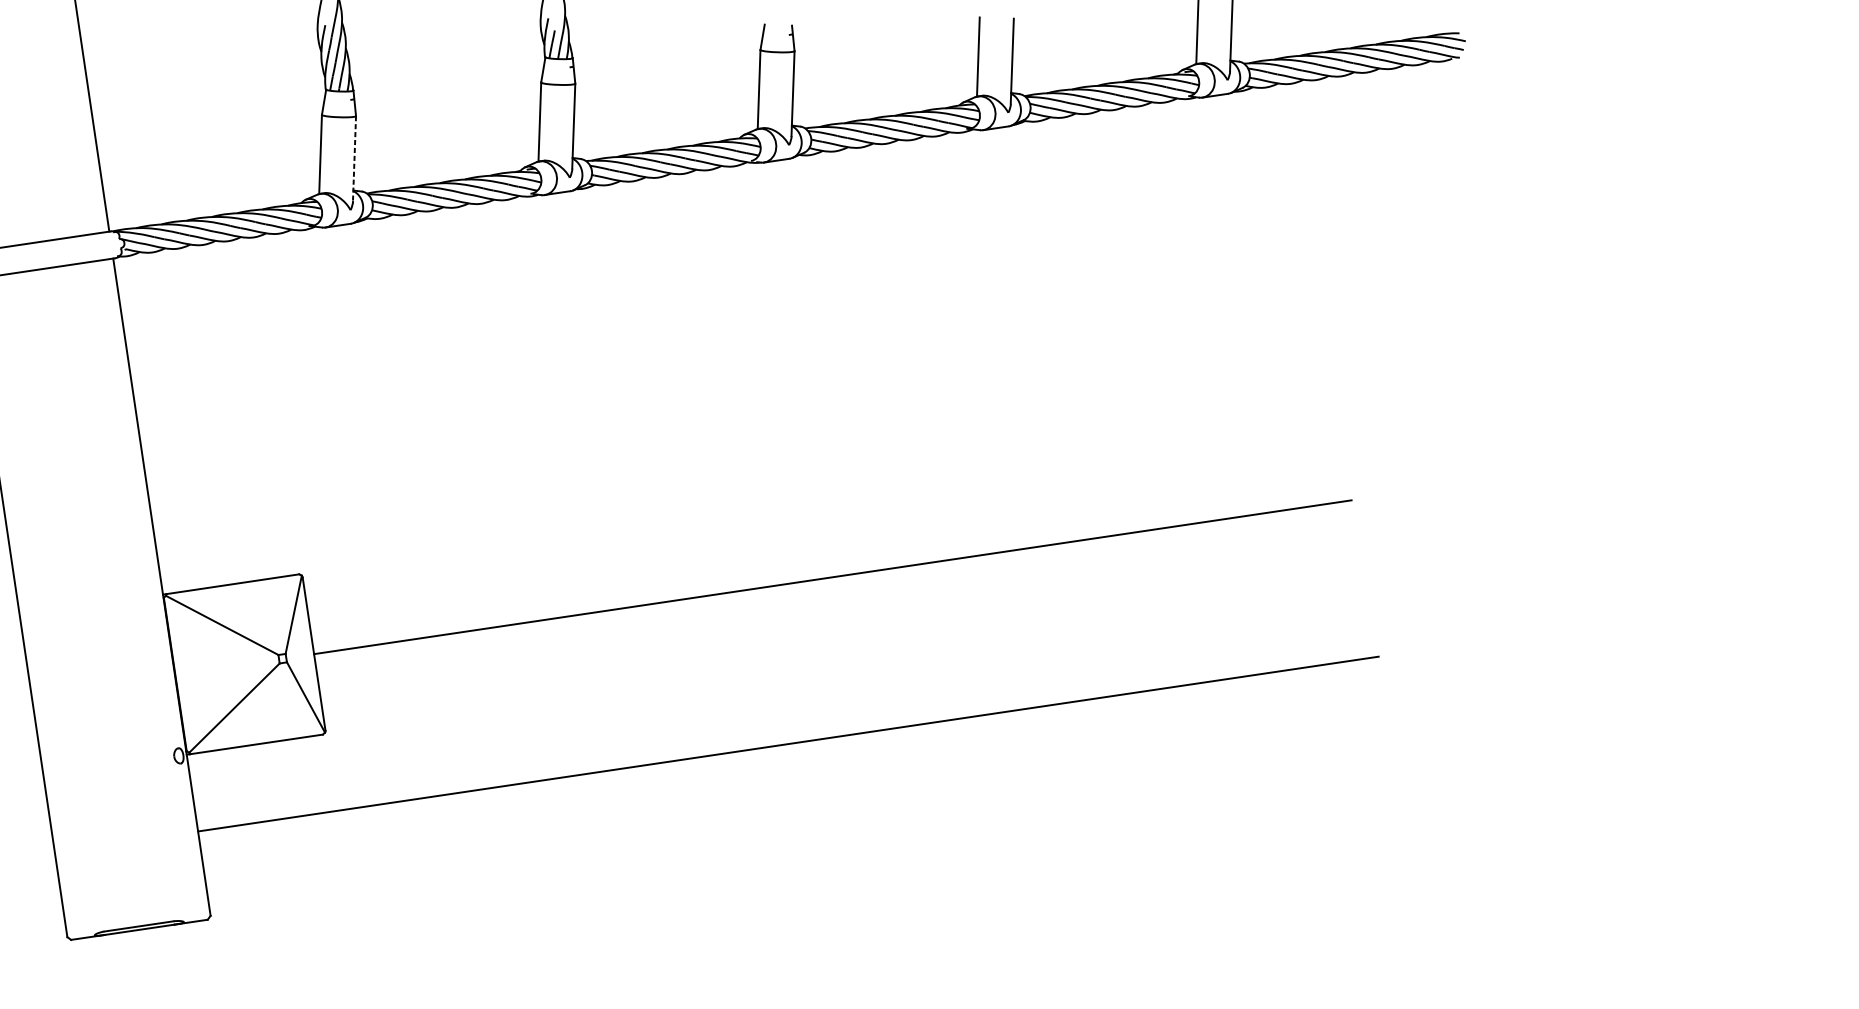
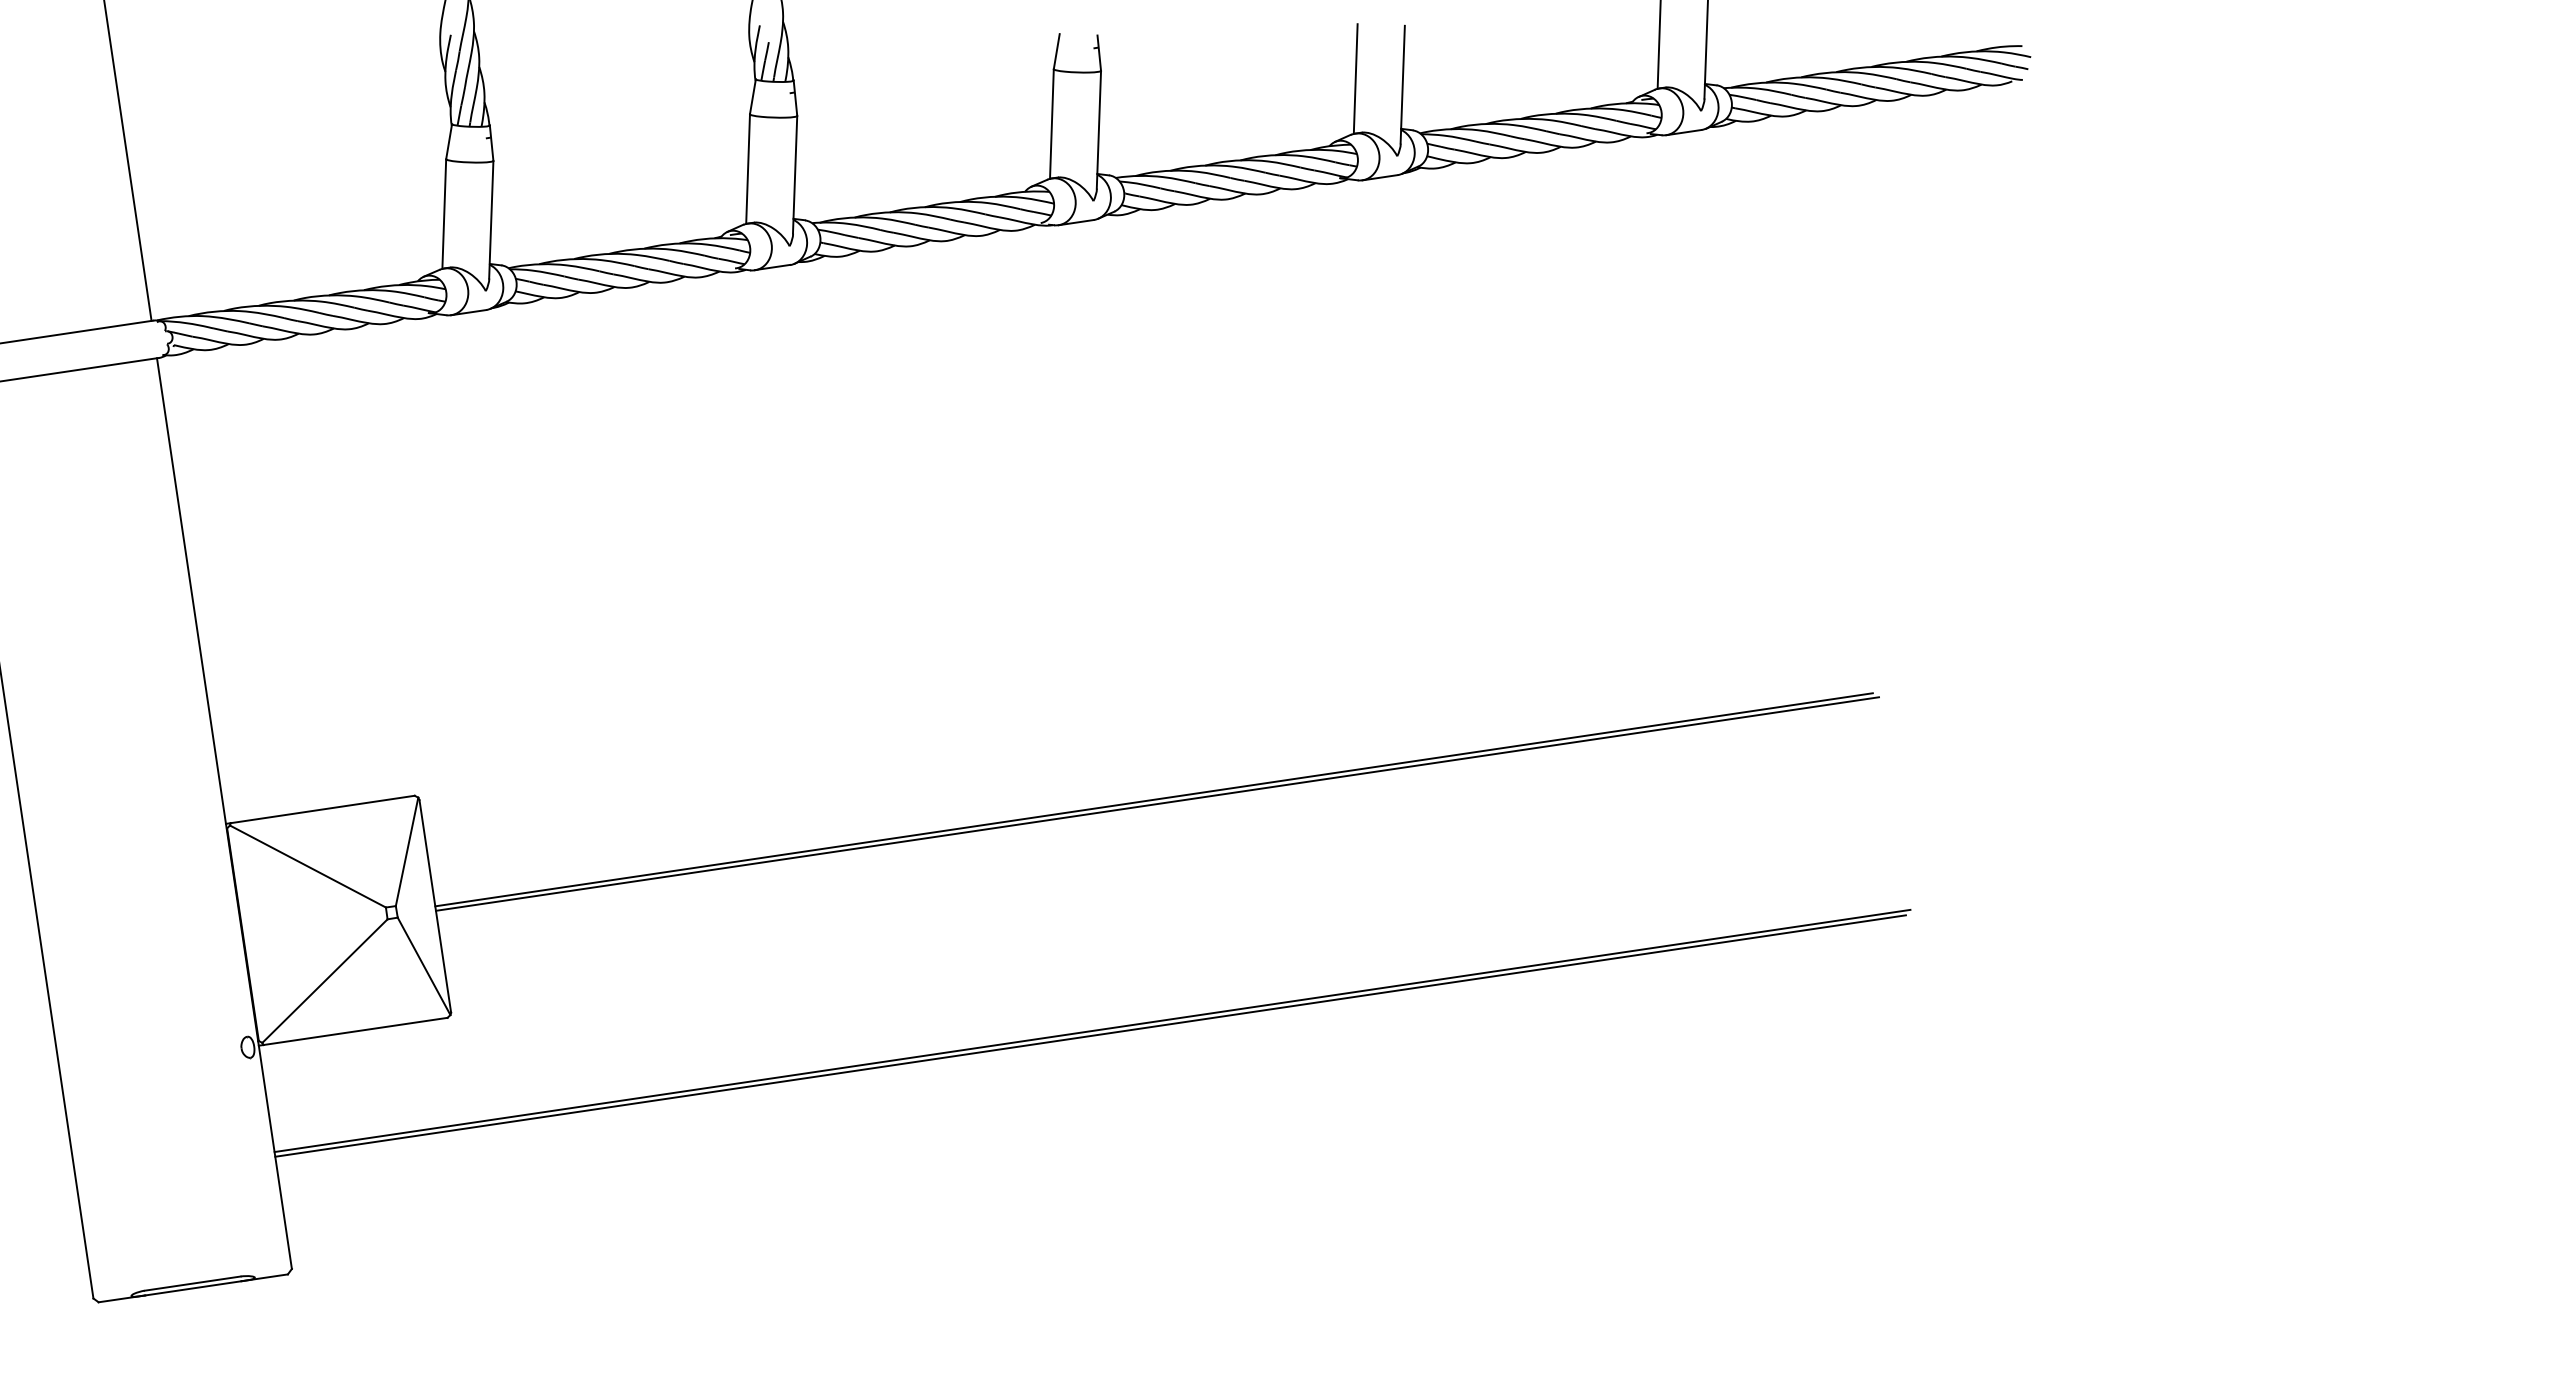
line: (354, 158) -> (491, 219), dashed -> solid
line: (835, 579) -> (1157, 803), added
line: (786, 747) -> (1090, 1035), added

